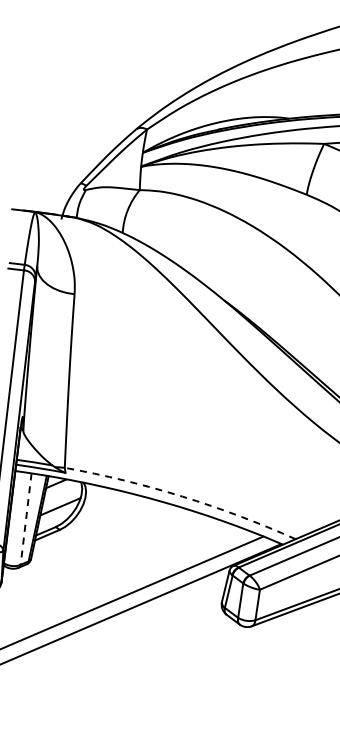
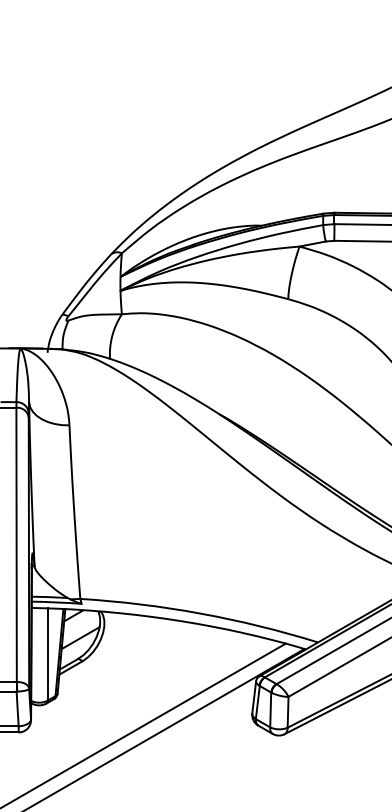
arc: (182, 496) -> (200, 613), dashed -> solid
line: (25, 519) -> (47, 654), dashed -> solid

